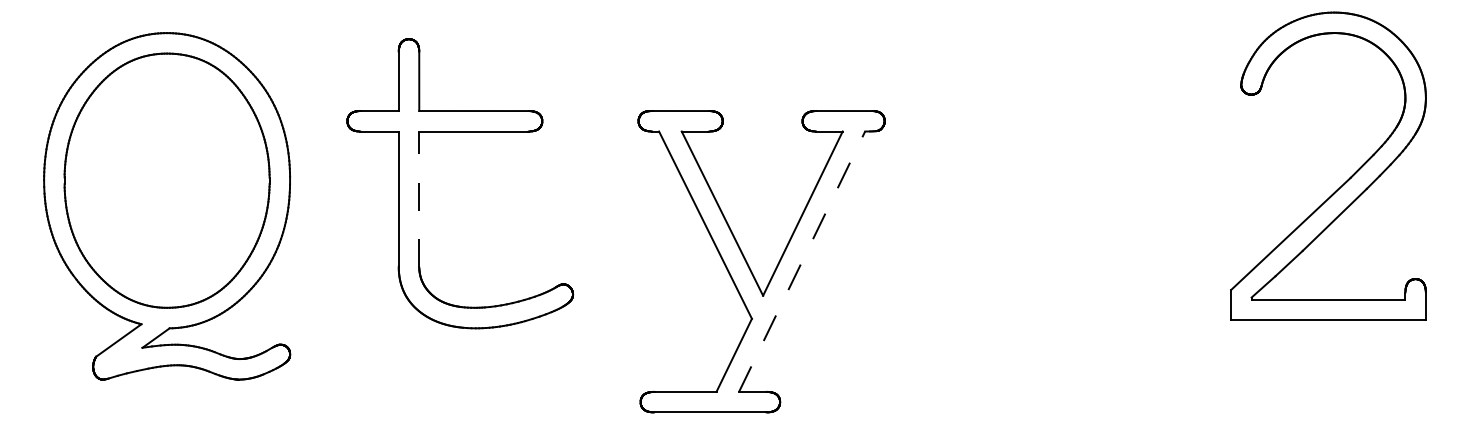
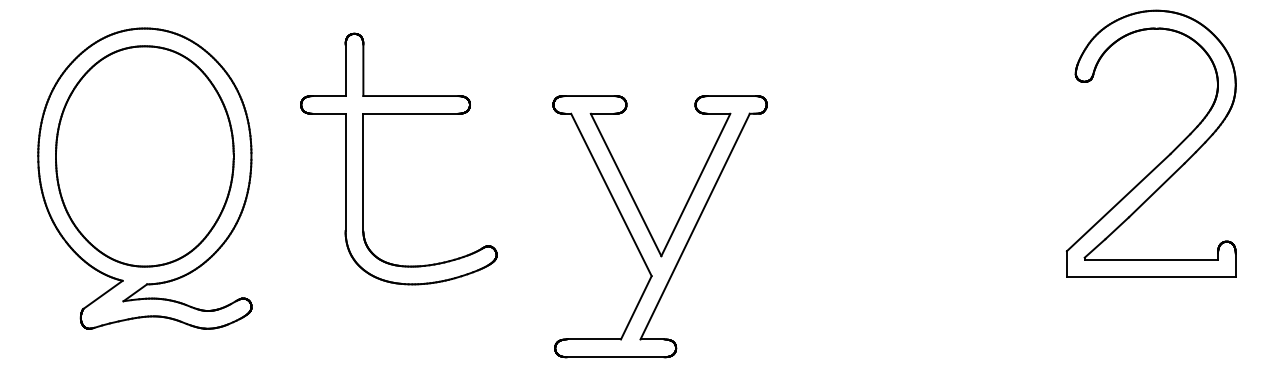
line: (419, 199) -> (363, 172), dashed -> solid
line: (802, 261) -> (695, 226), dashed -> solid

